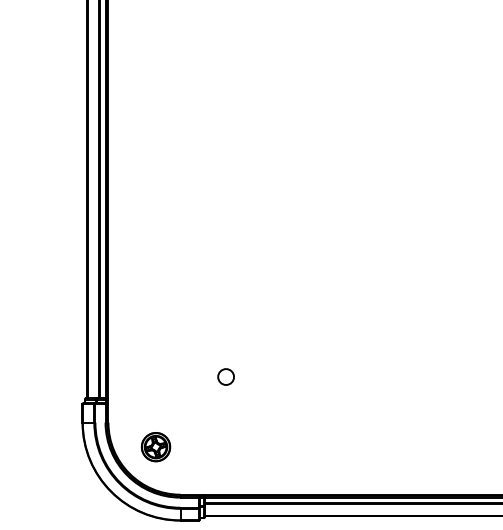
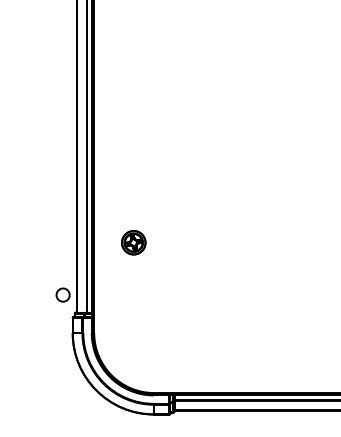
circle: (225, 376) -> (62, 294), moved
part: (155, 447) -> (133, 243), moved

